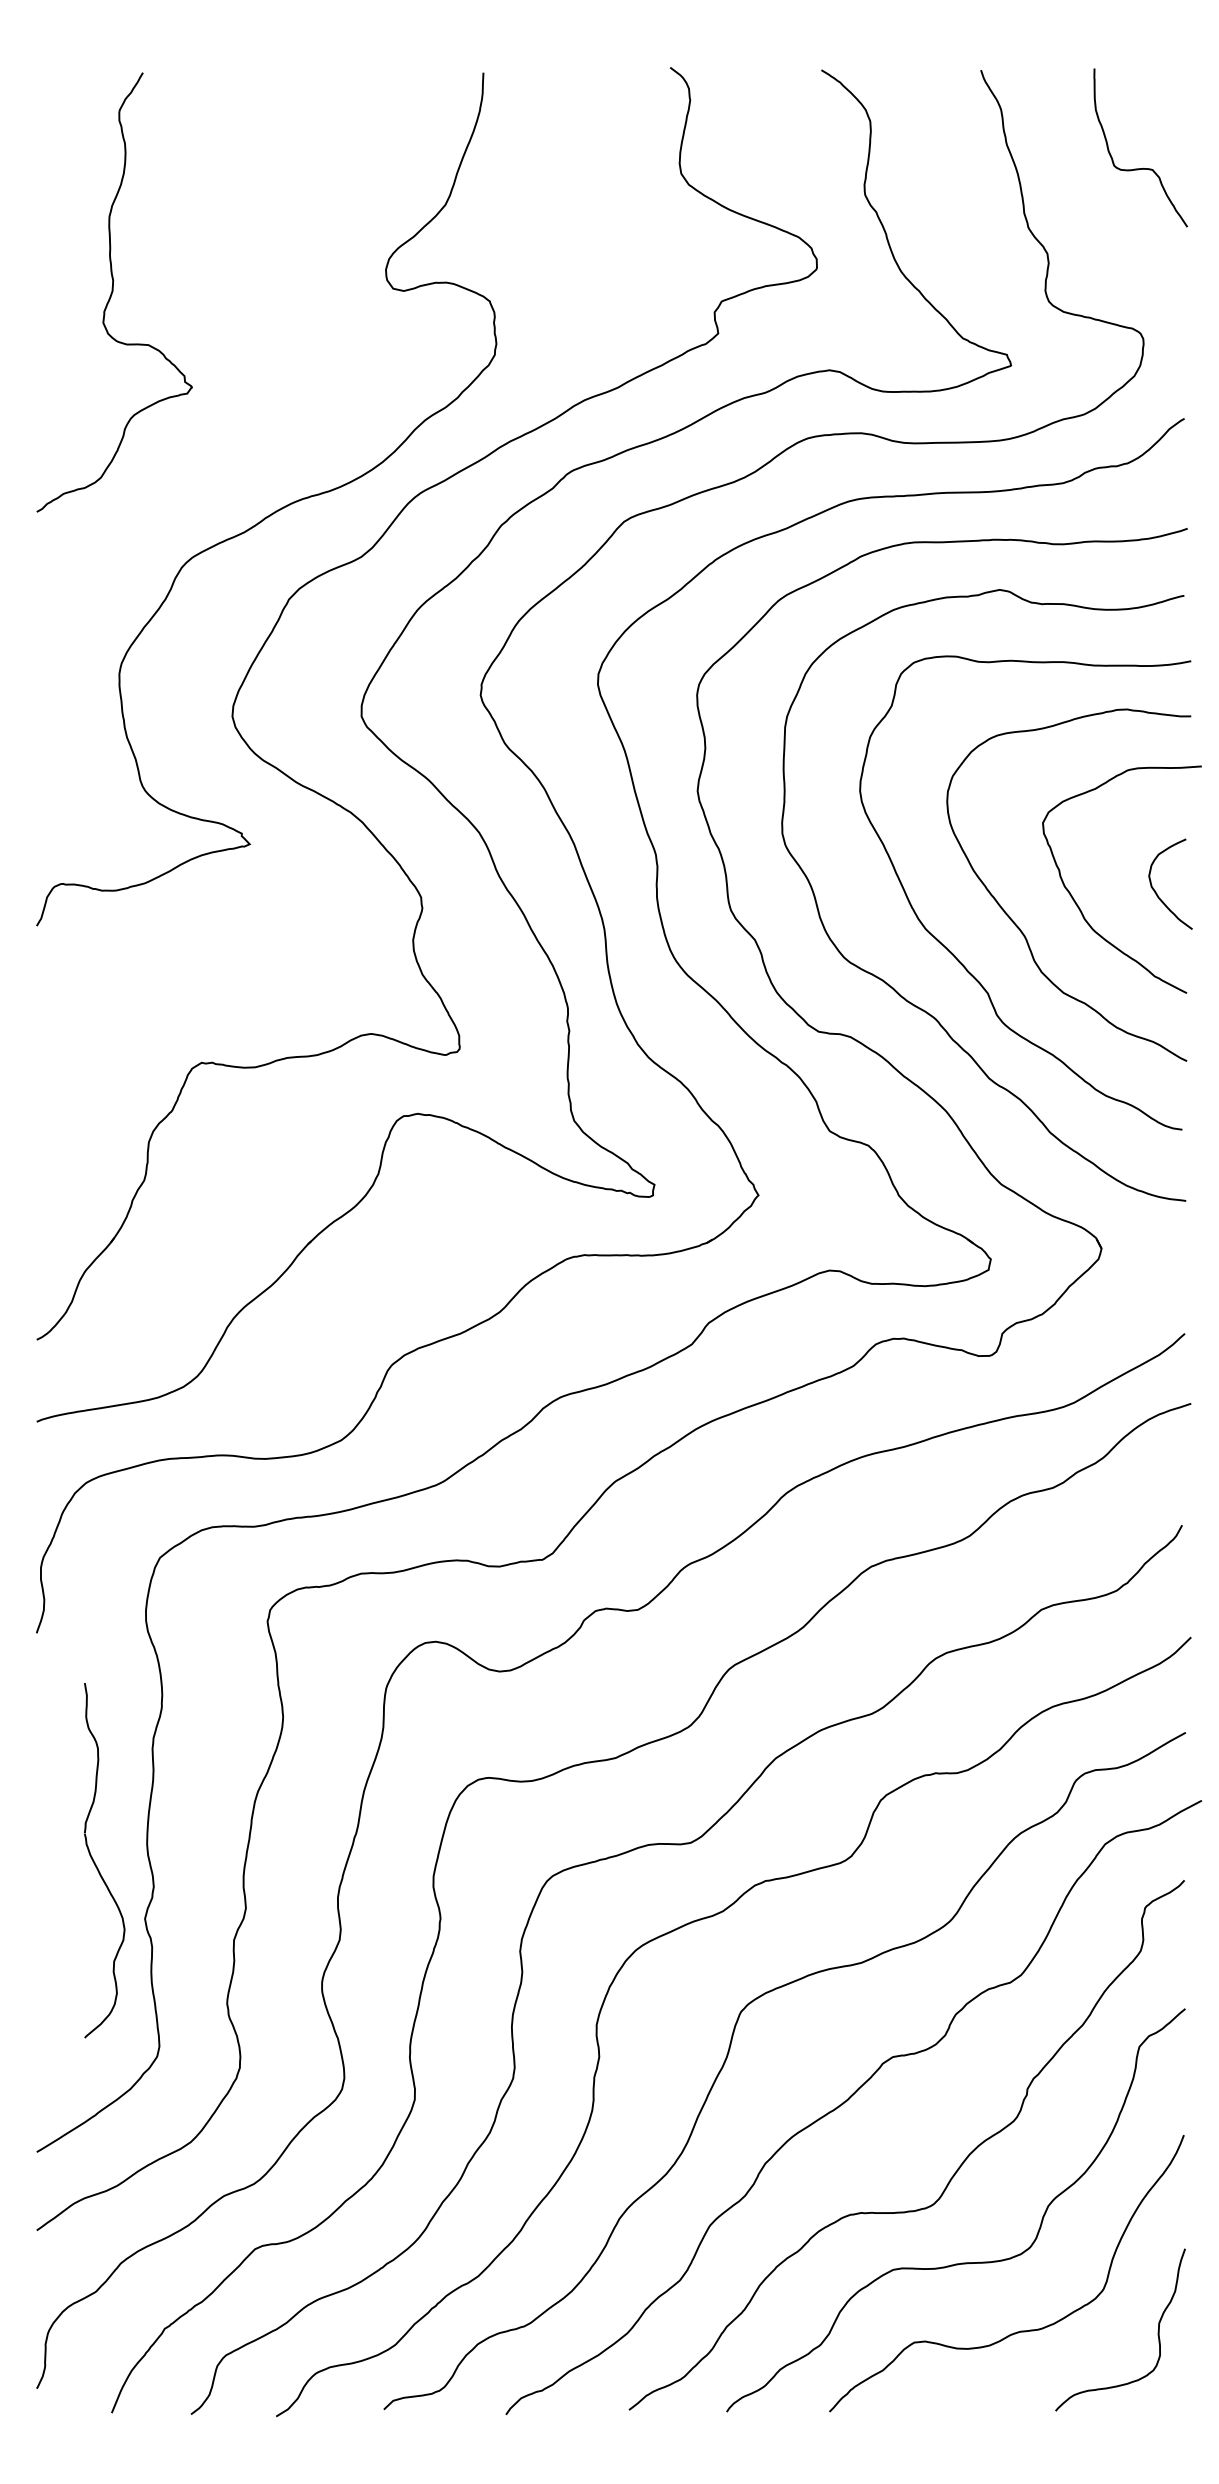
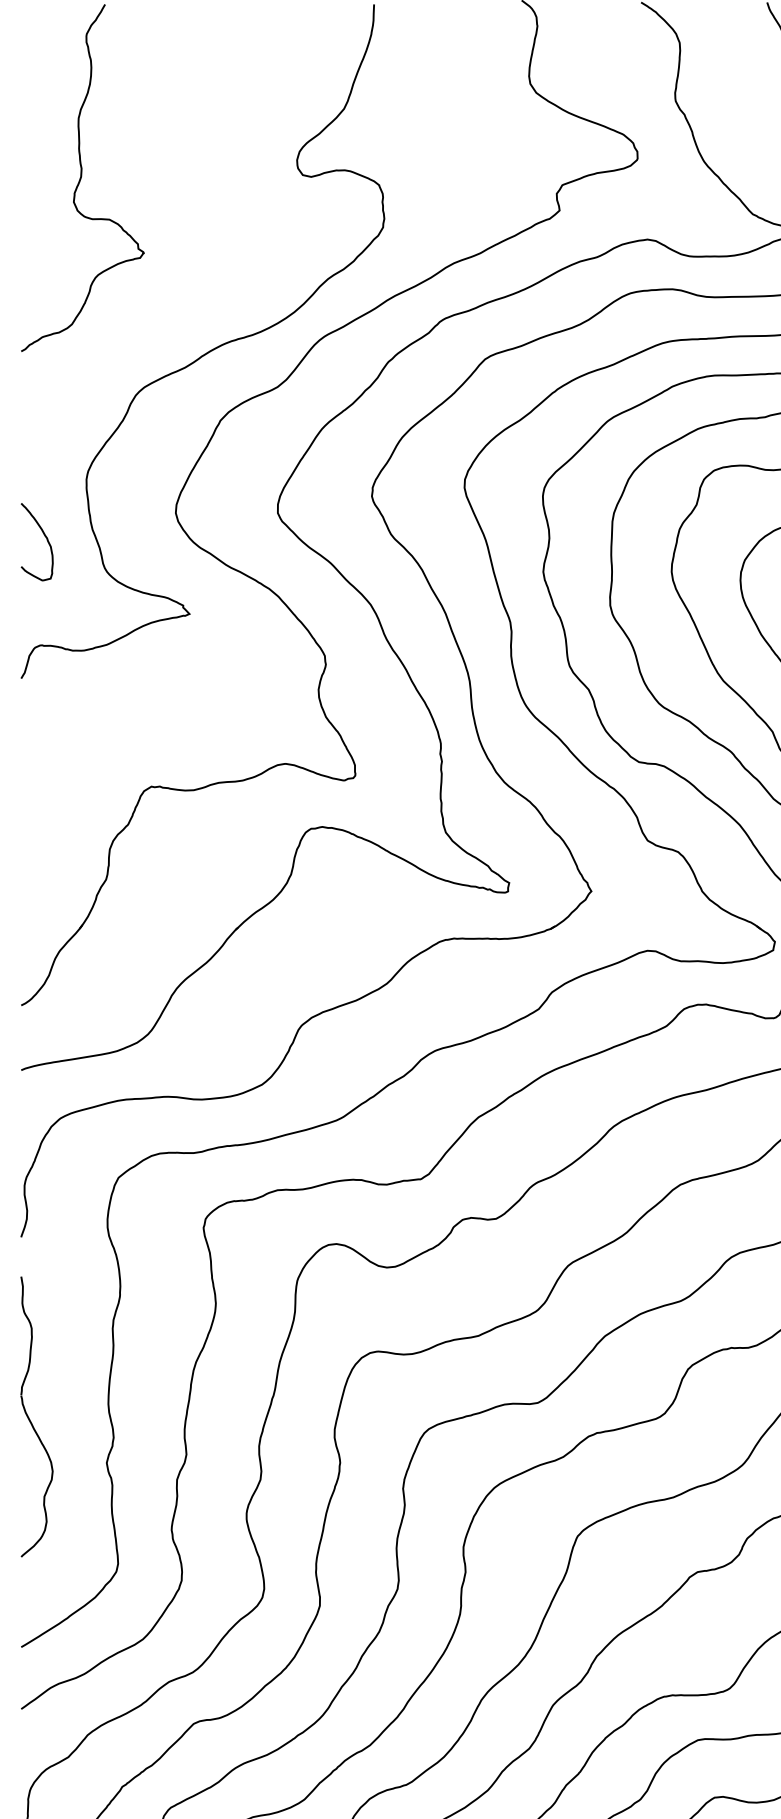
curve: (65, 744) -> (43, 535), added
part: (96, 1864) -> (30, 1419), moved

